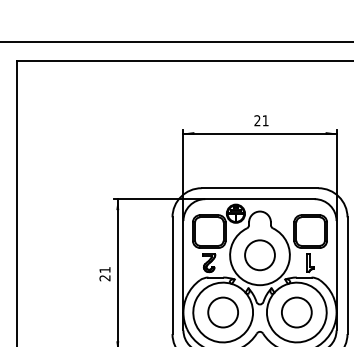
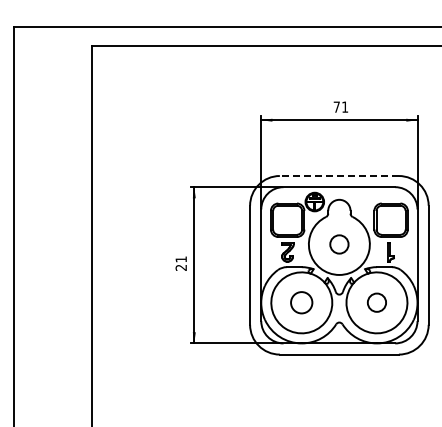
text: (257, 120) -> (336, 106), 21 -> 71
line: (260, 188) -> (339, 176), solid -> dashed
circle: (260, 255) -> (339, 244), size x0.6
circle: (222, 312) -> (301, 302), size x0.7
circle: (296, 312) -> (376, 302), size x0.6

